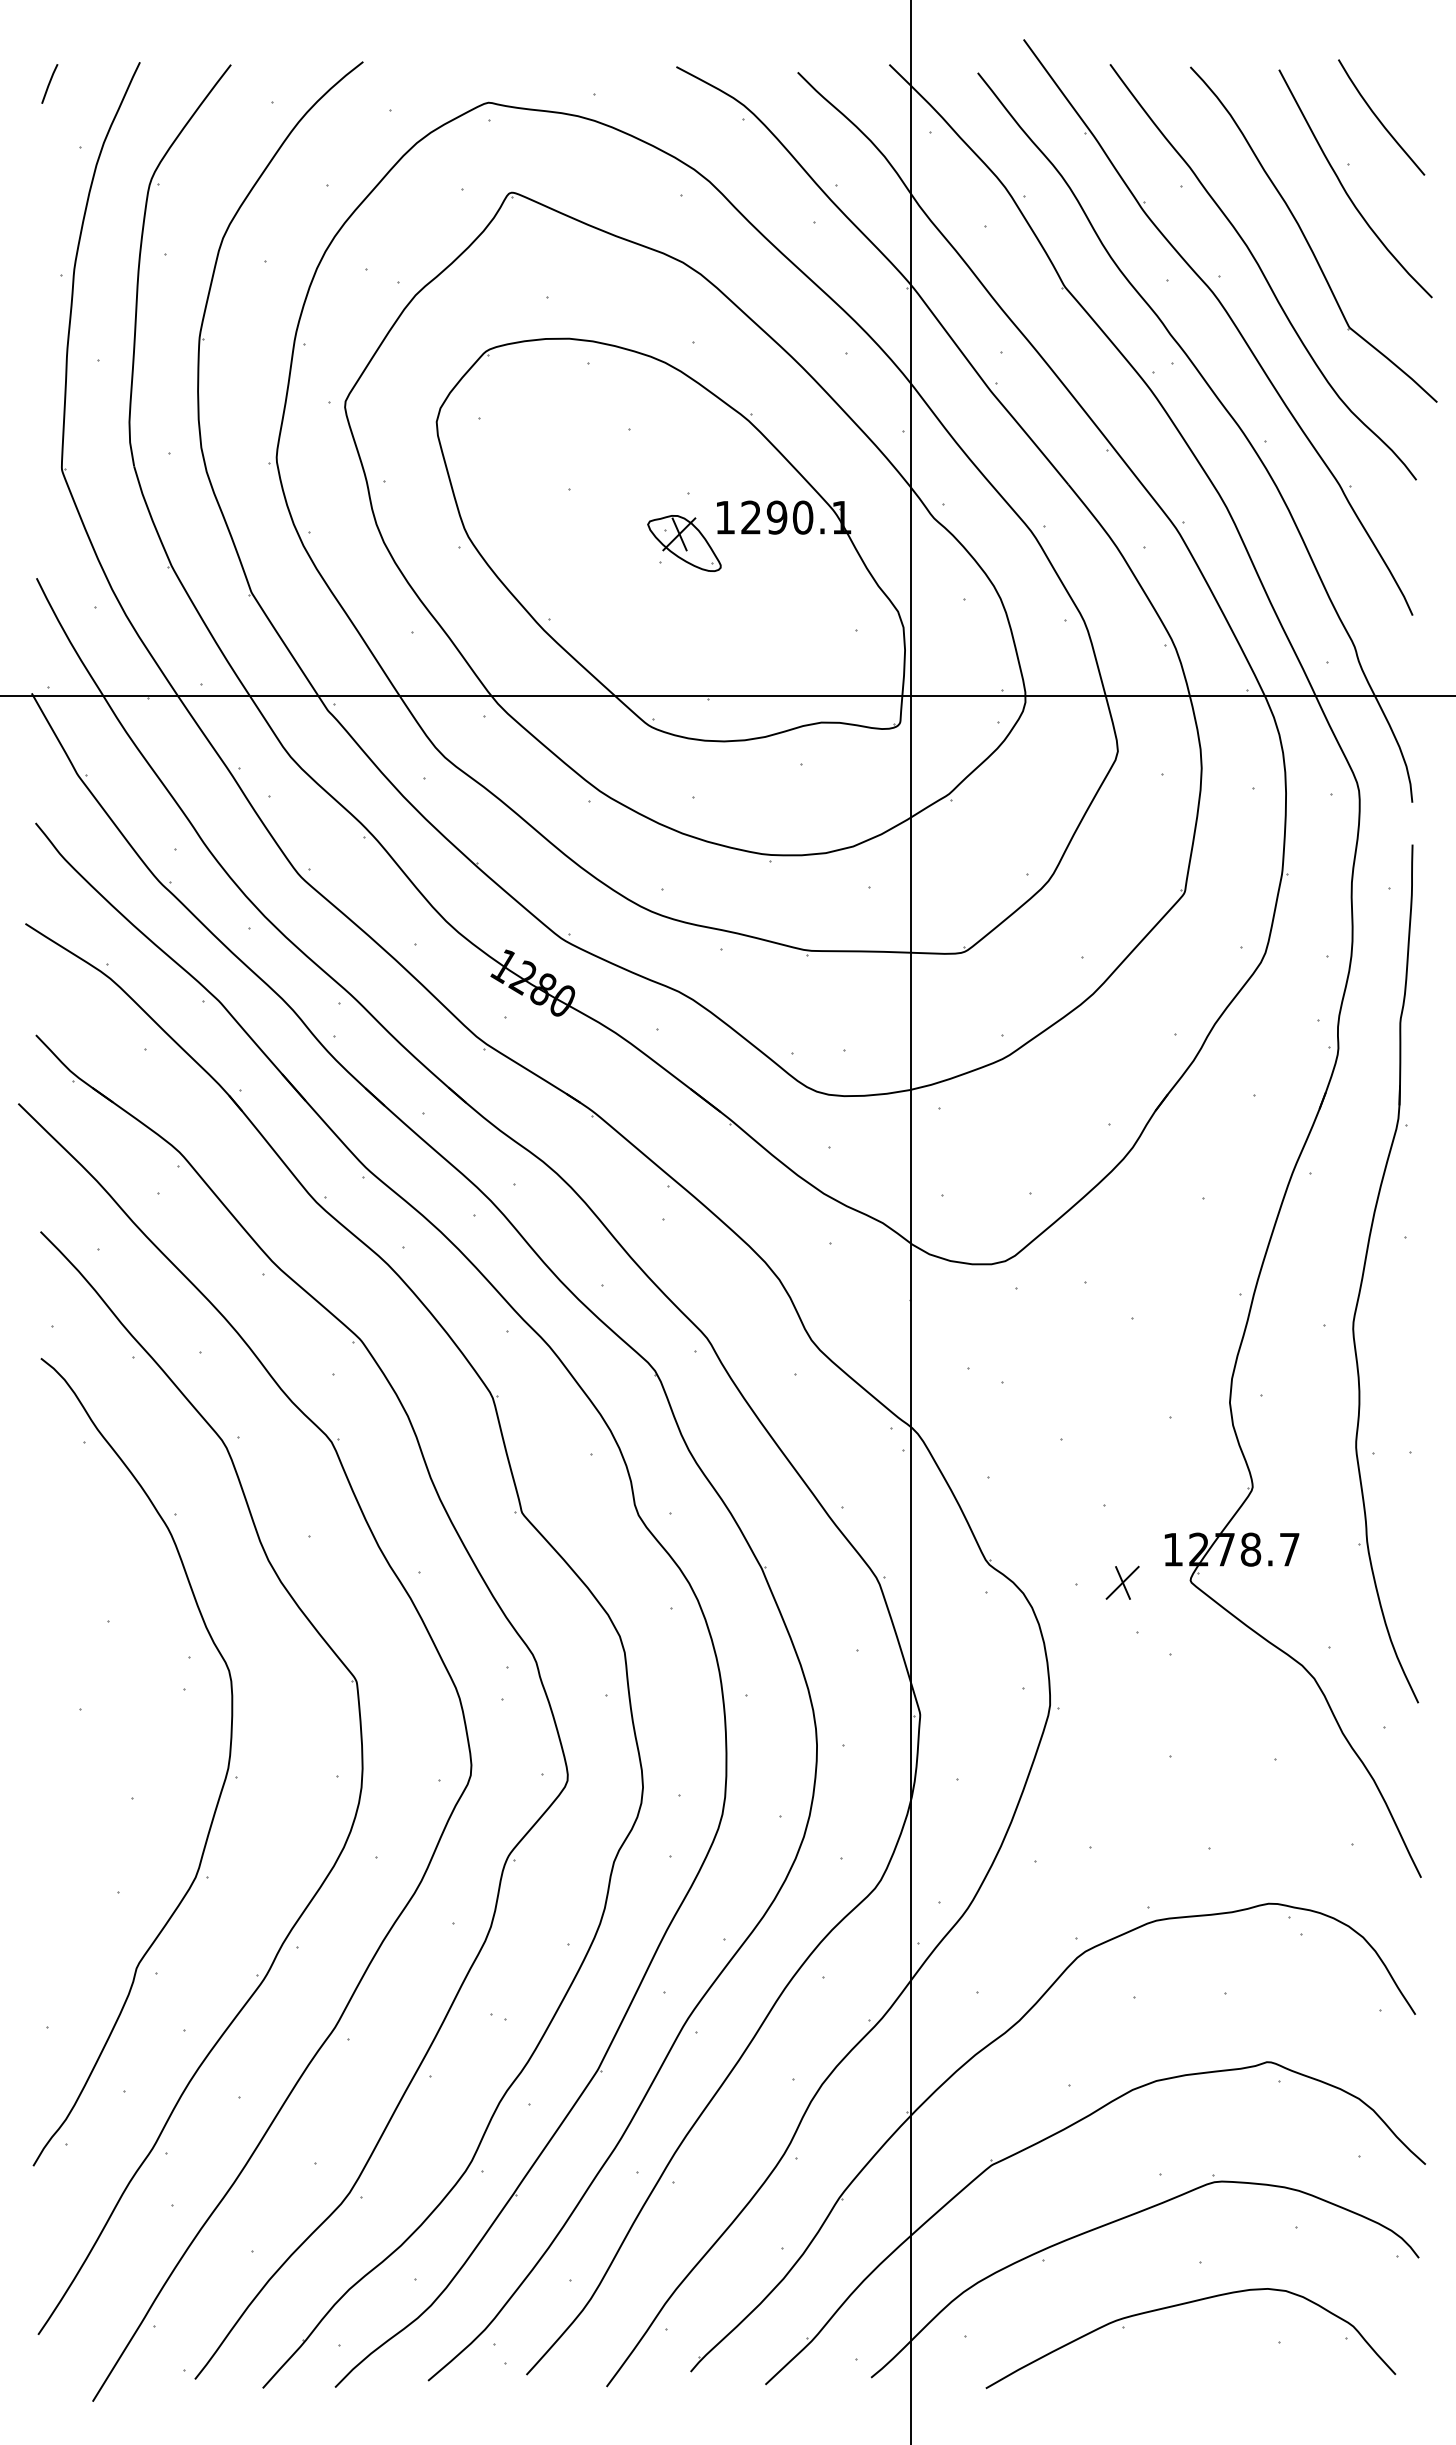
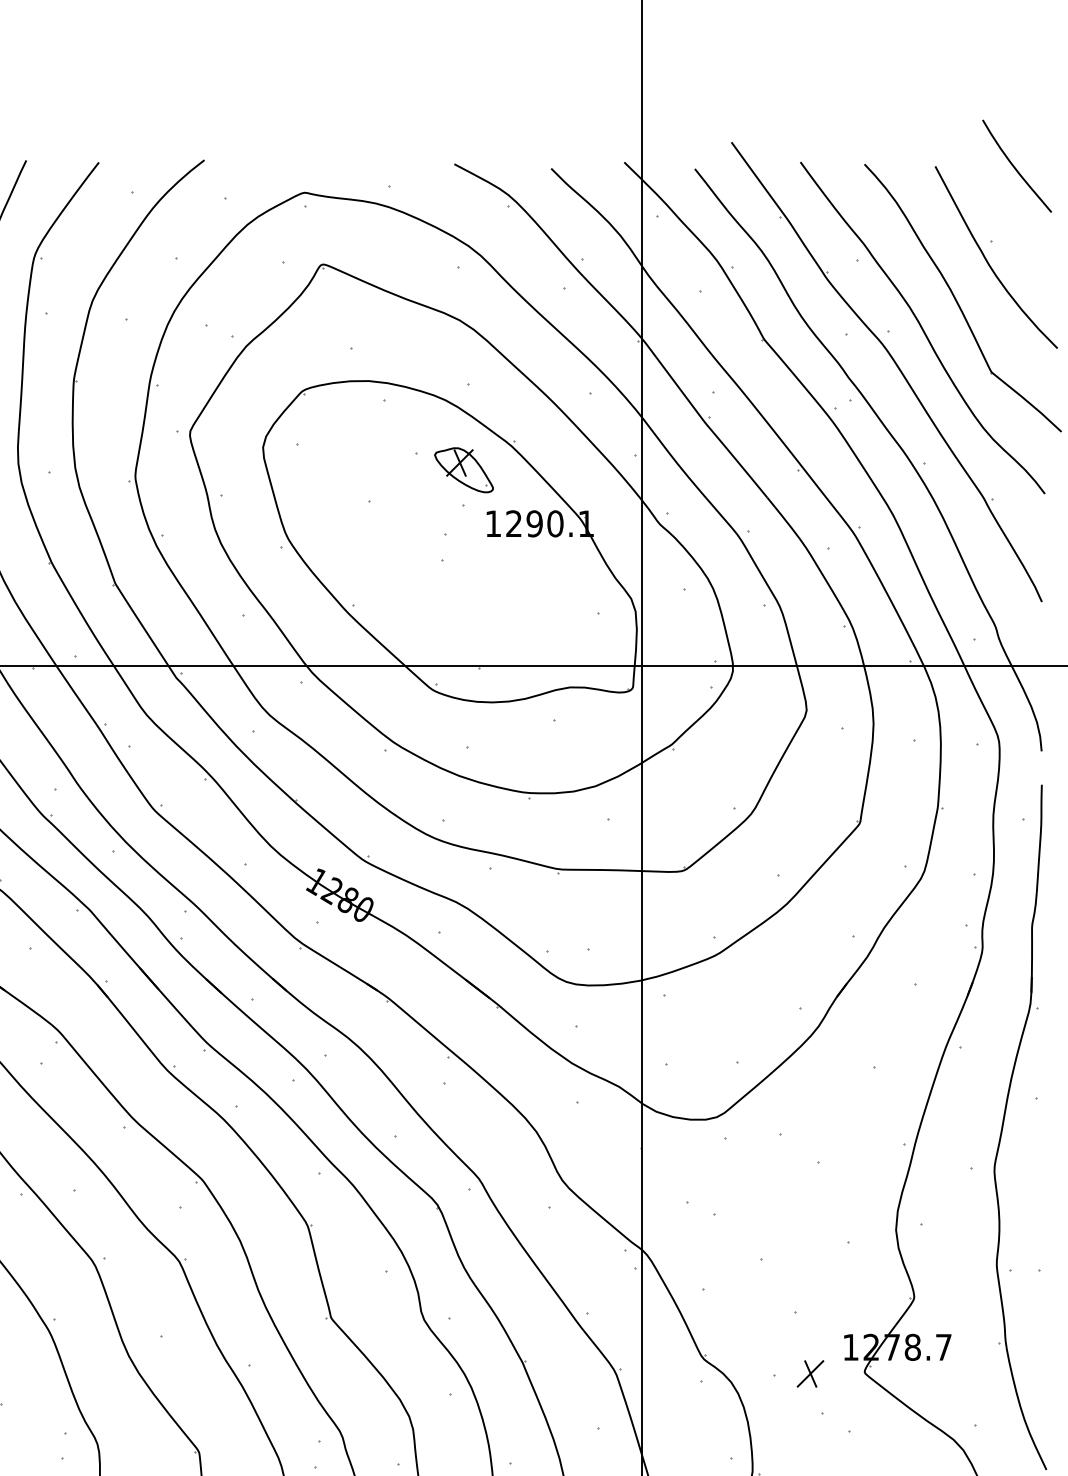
curve: (1379, 119) -> (1015, 167), moved
part: (684, 543) -> (464, 470), moved

